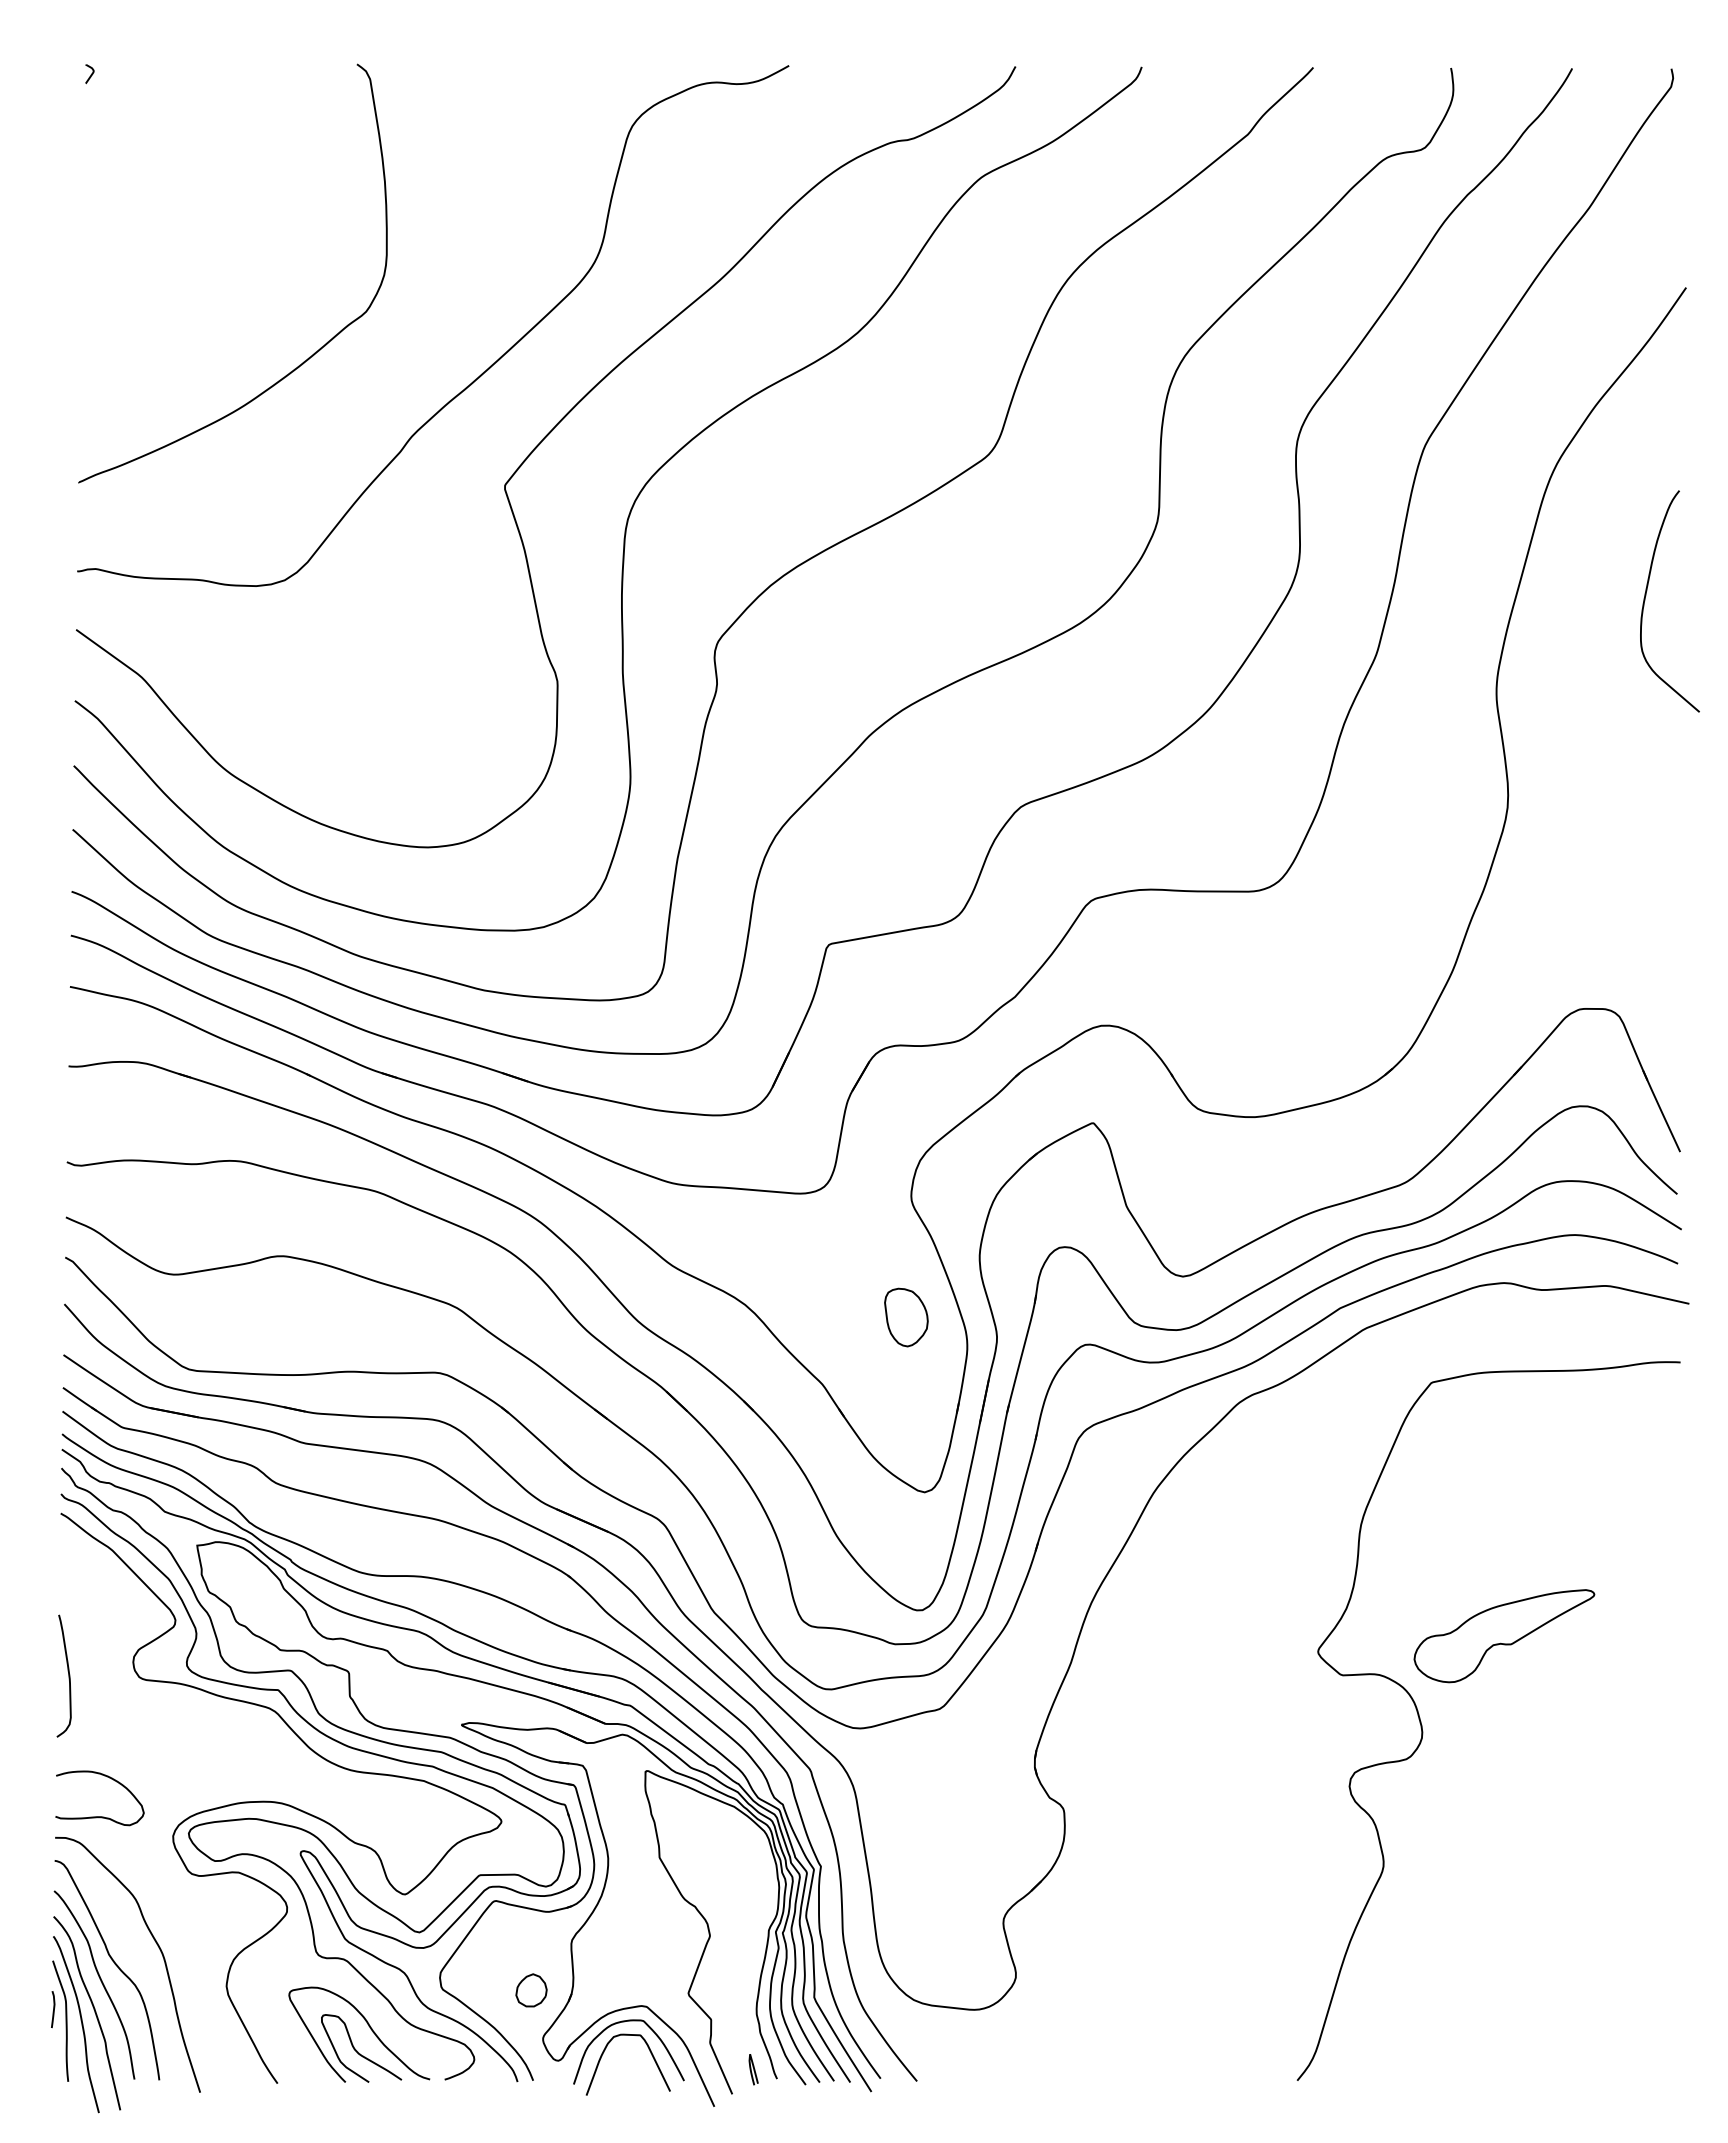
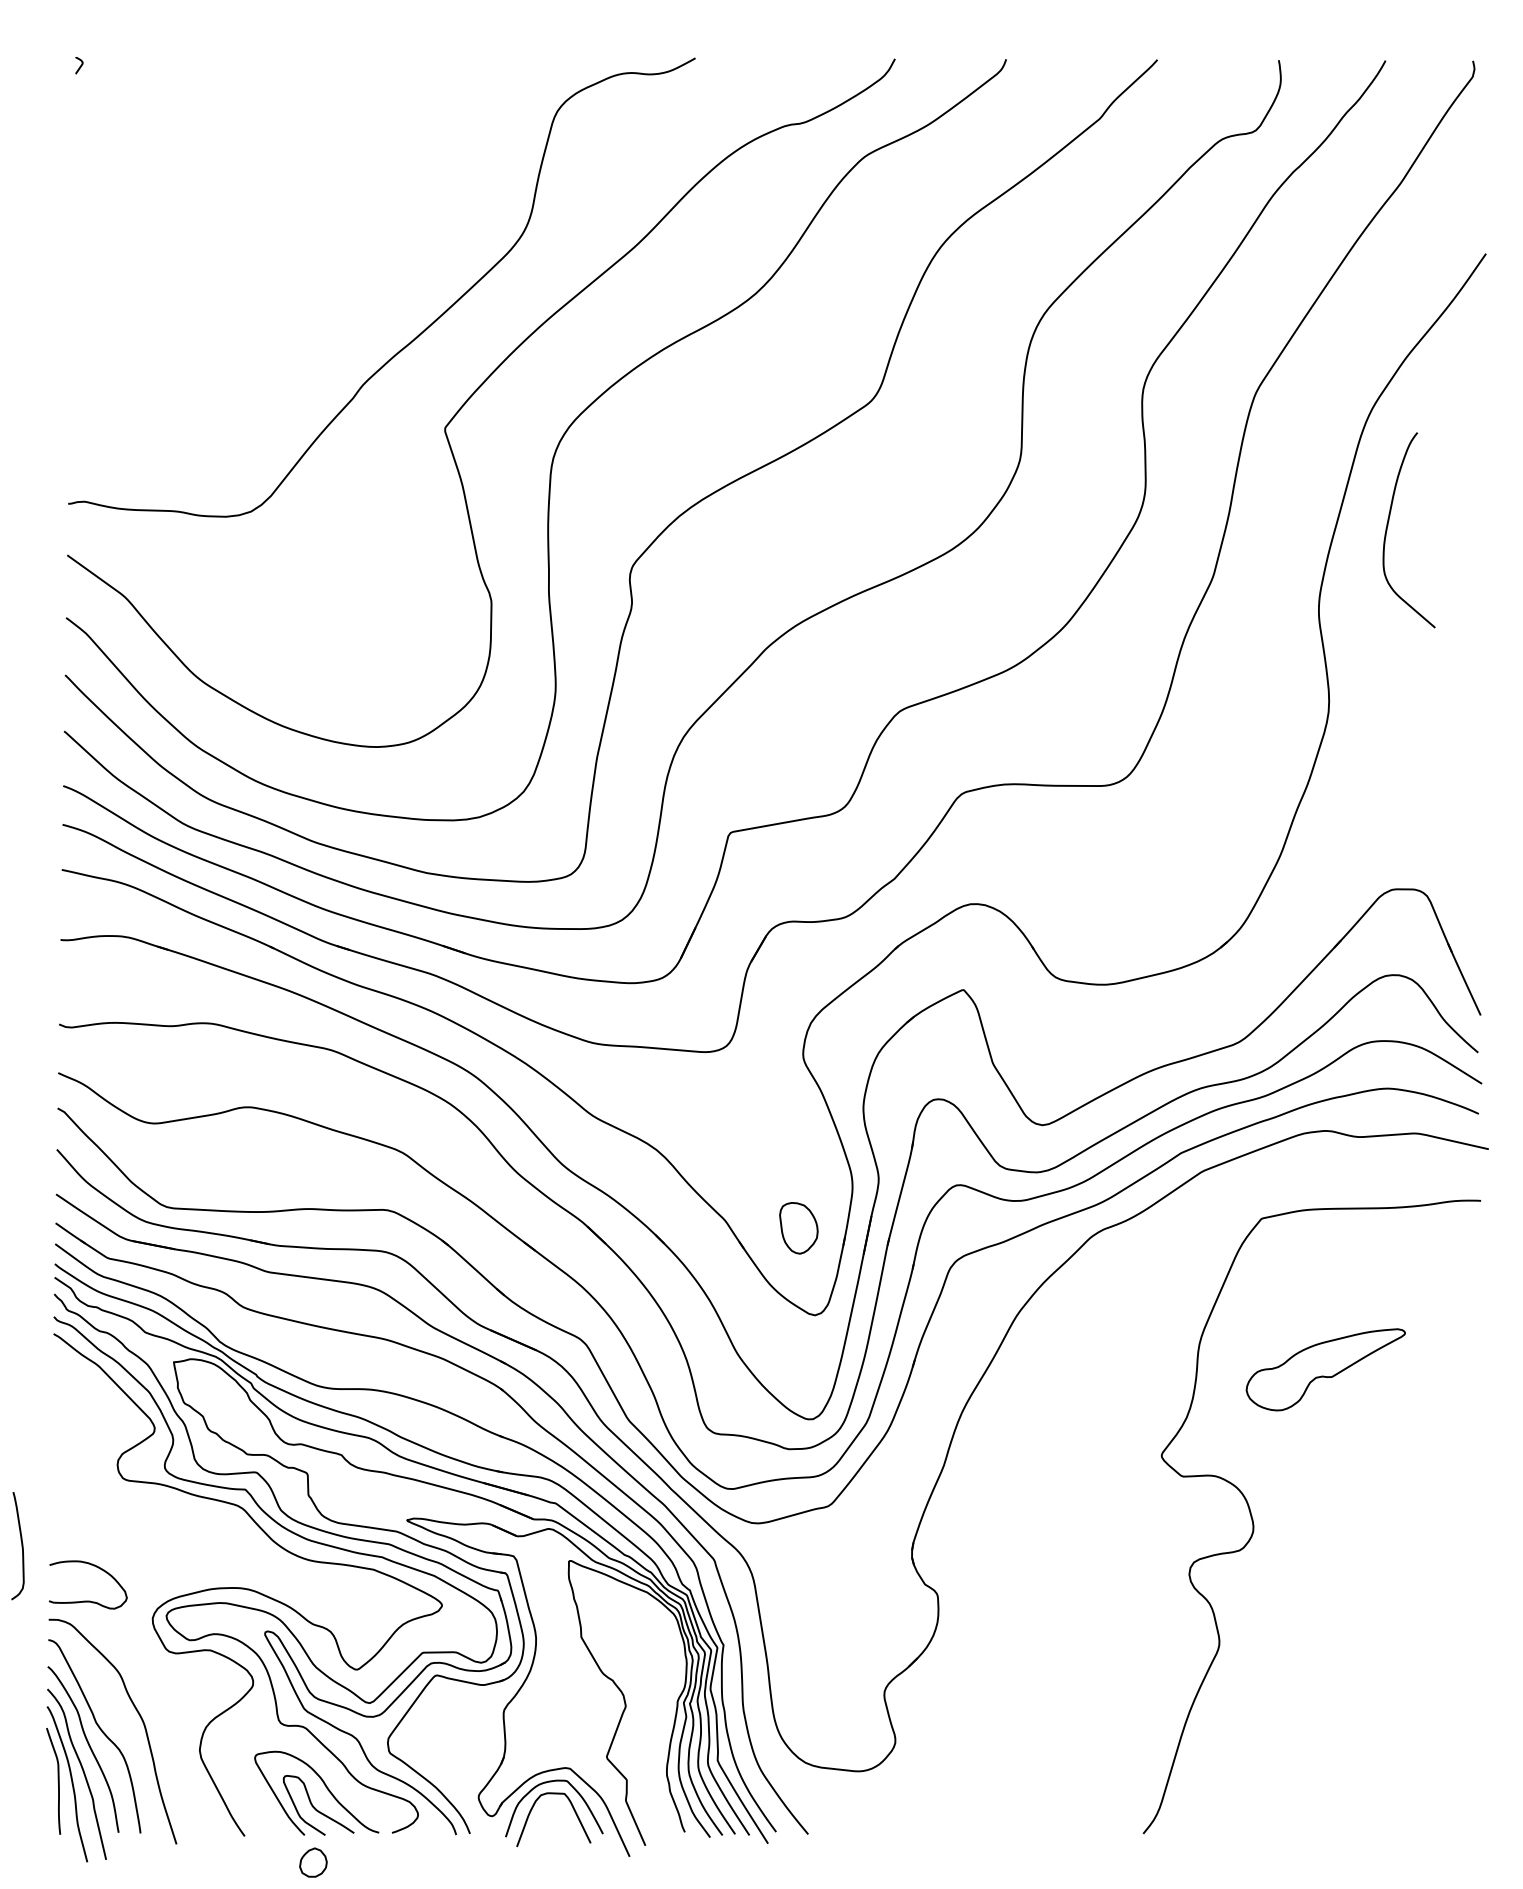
curve: (303, 361) -> (267, 318), removed
curve: (1646, 595) -> (1388, 525), moved
part: (906, 1317) -> (798, 1228), moved
part: (1504, 1636) -> (1325, 1370), moved
curve: (68, 1675) -> (21, 1545), moved
part: (531, 1990) -> (313, 1862), moved
curve: (53, 2009) -> (47, 1771), removed
curve: (753, 2069) -> (664, 1823), removed

